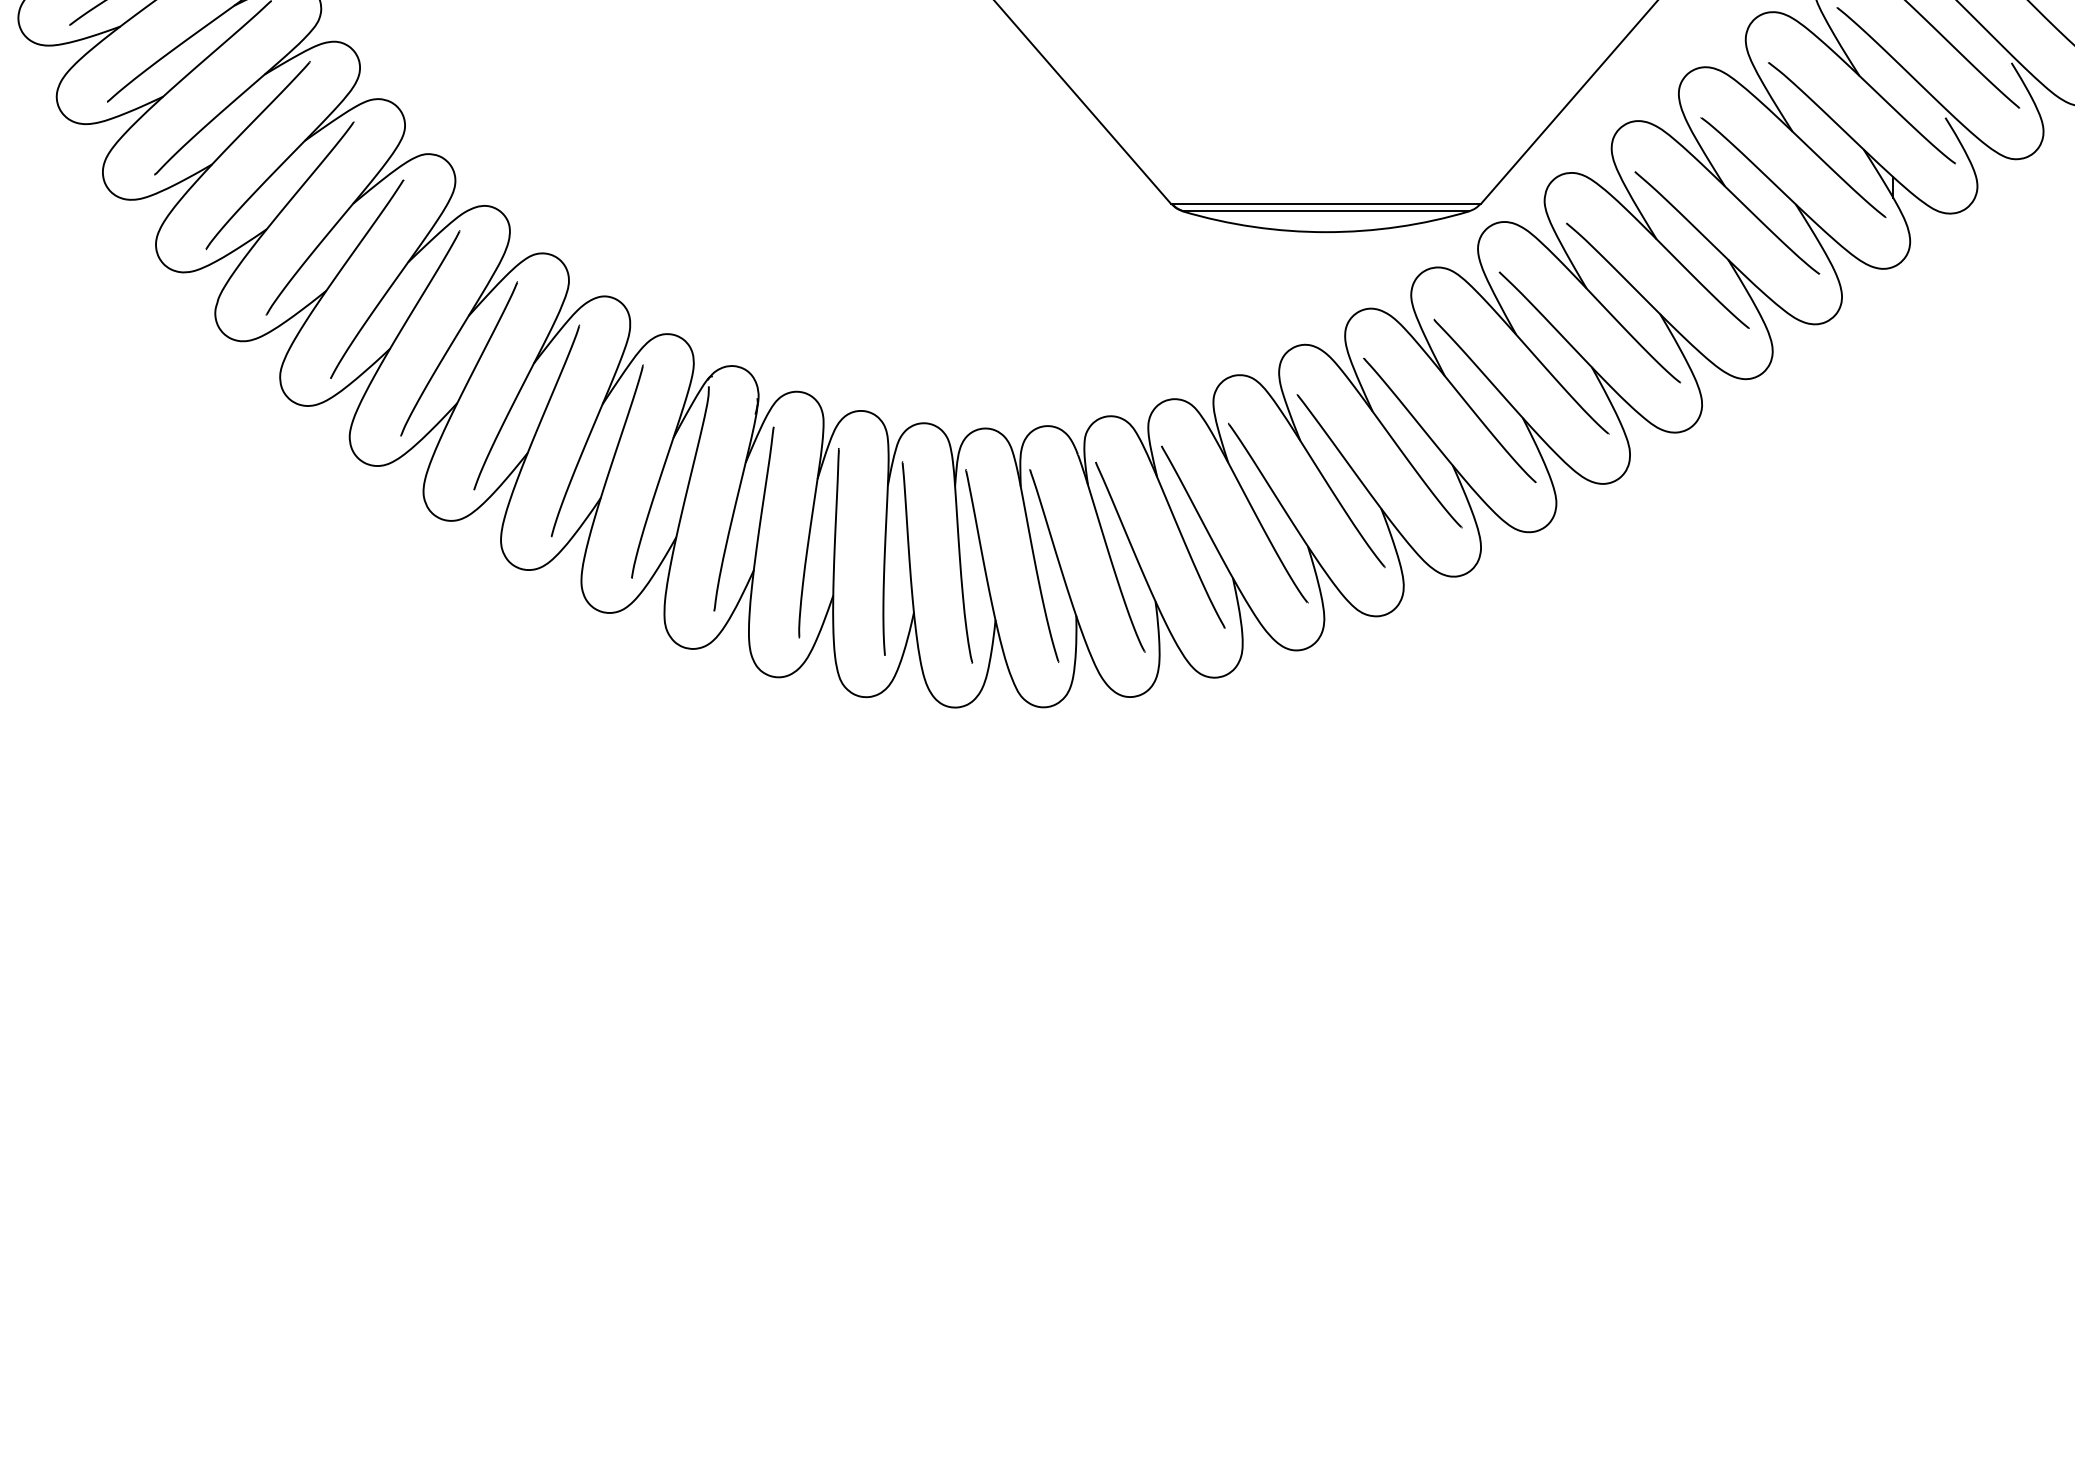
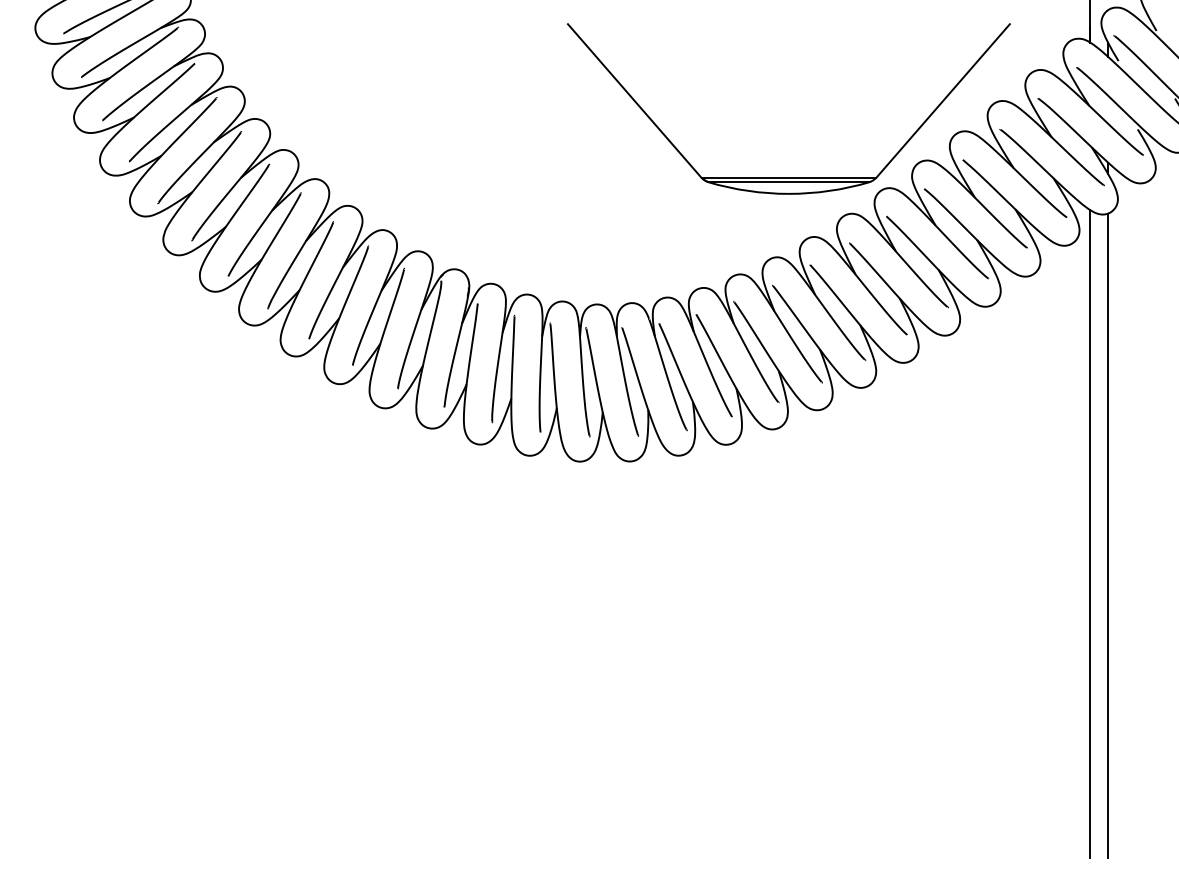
line: (1861, 835) -> (1090, 533), added
line: (1893, 838) -> (1108, 535), added

